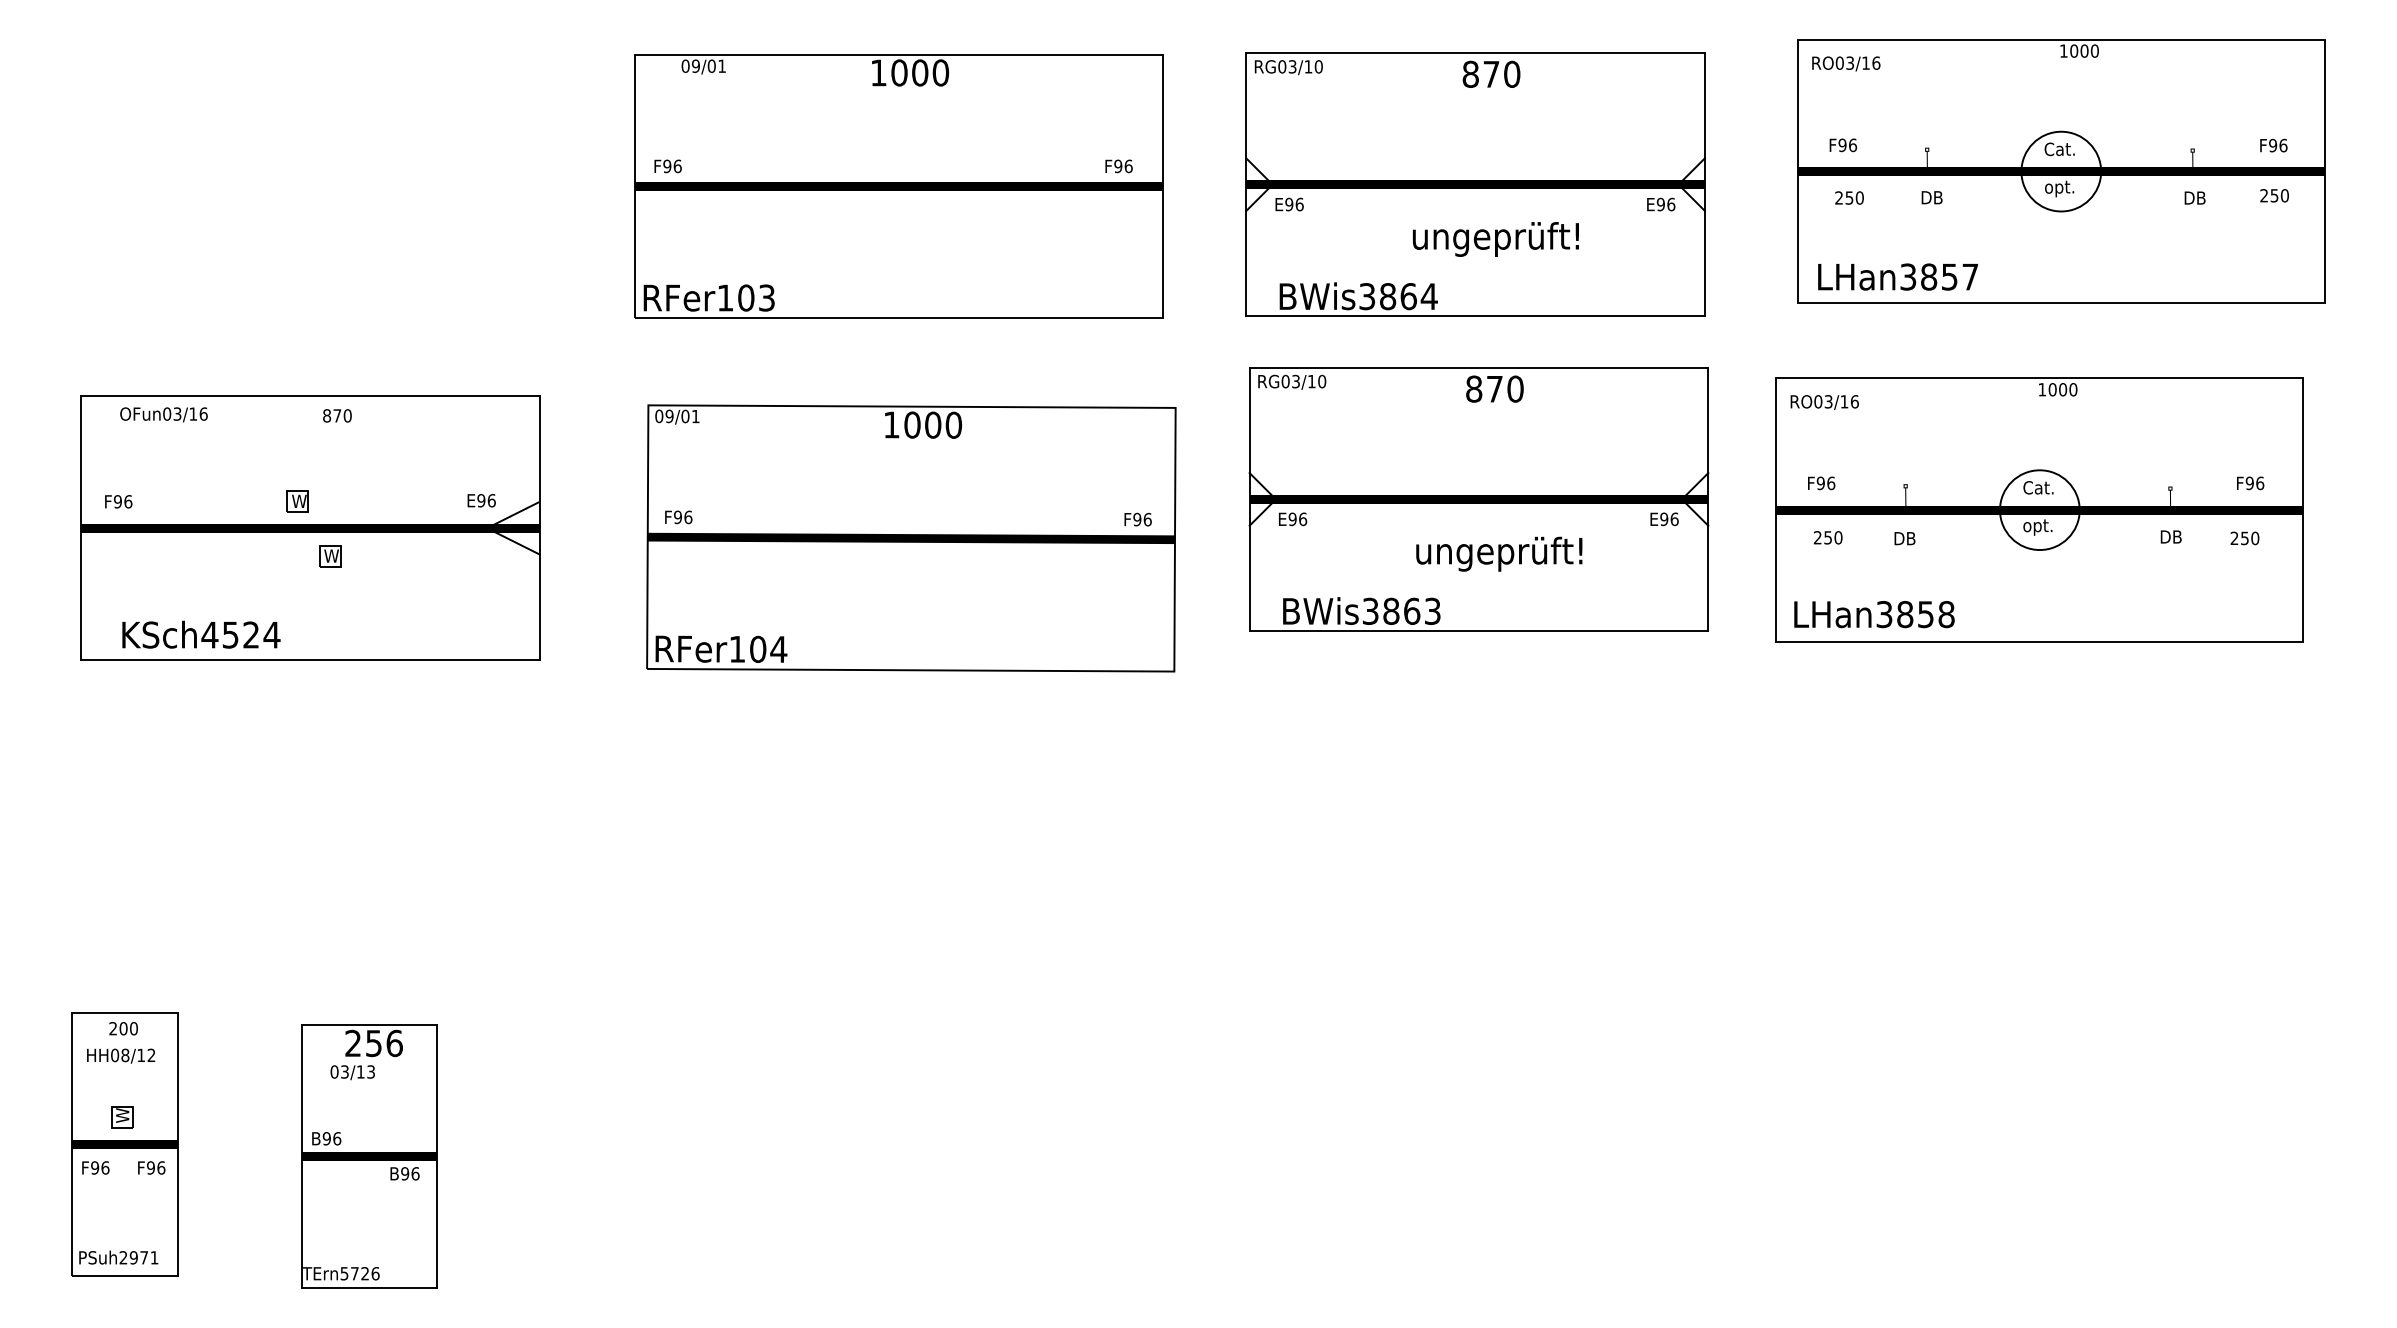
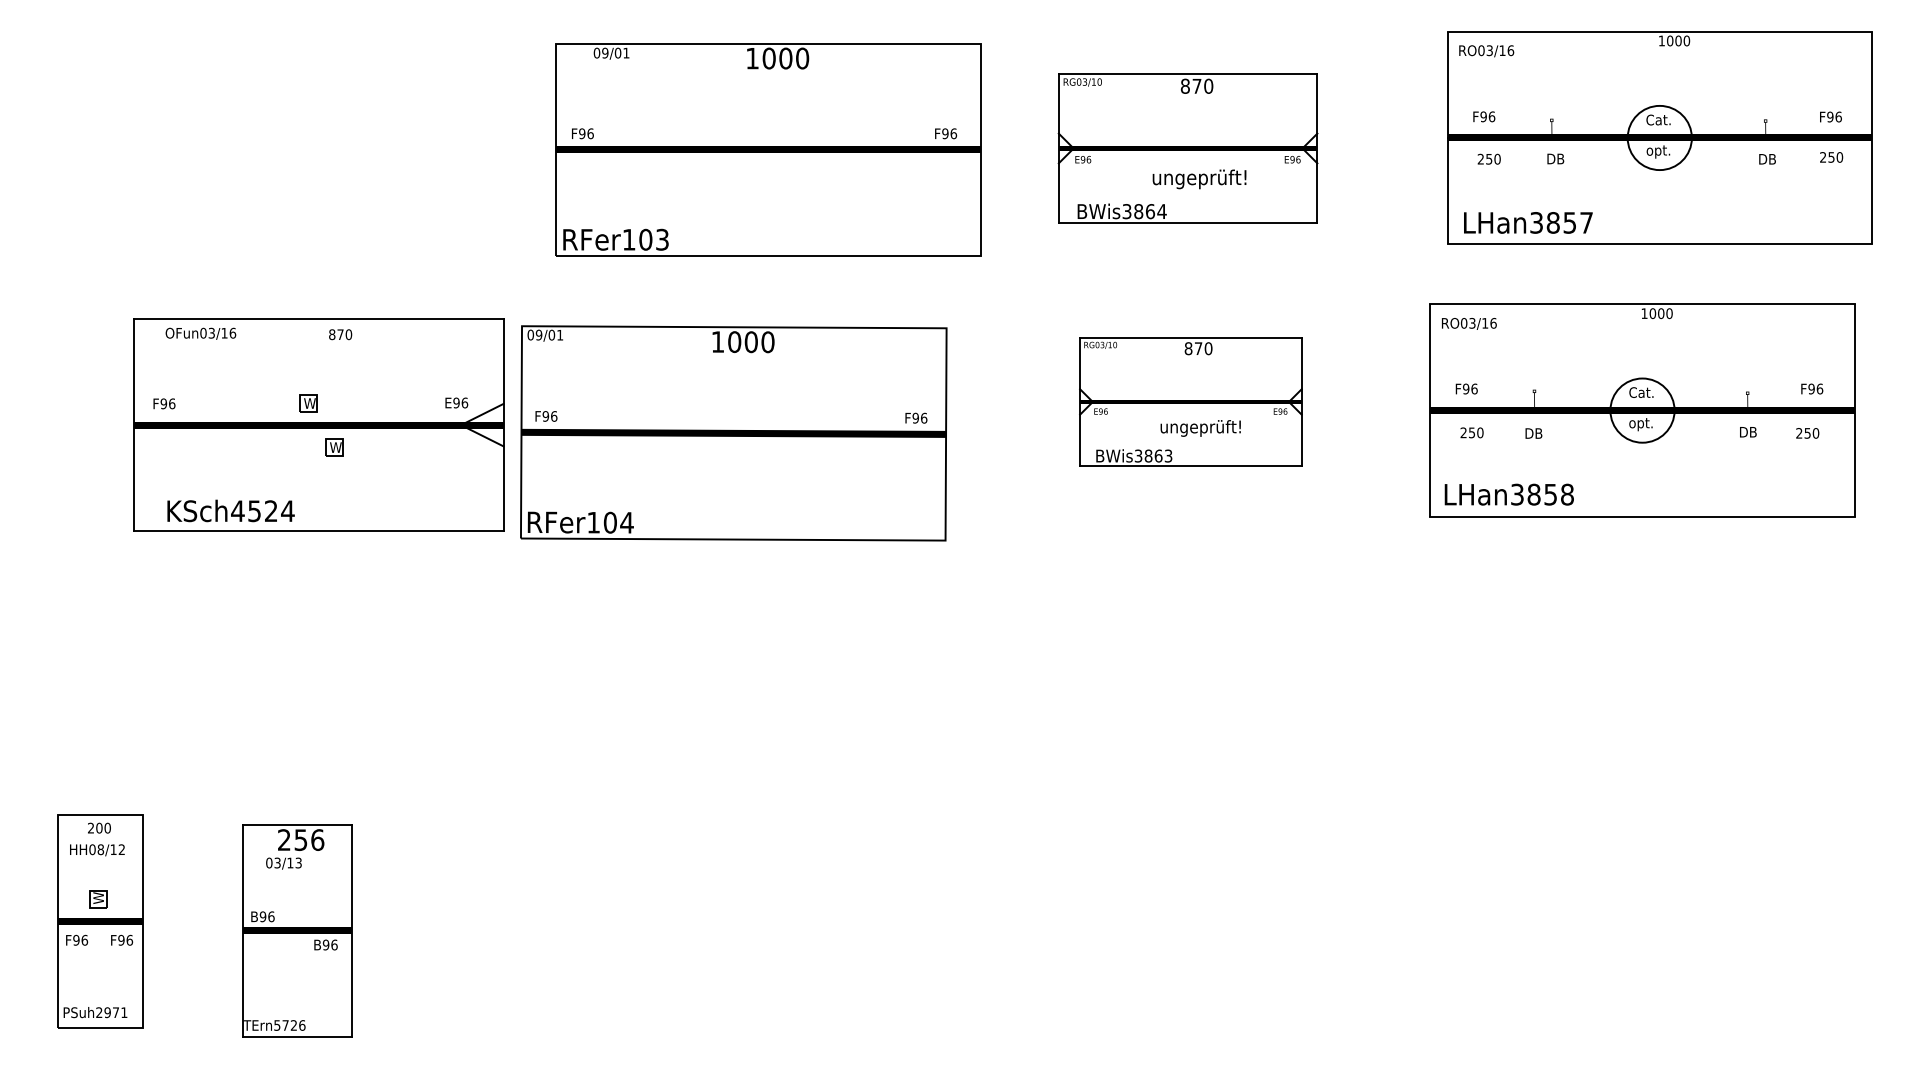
part: (1474, 184) -> (1187, 148), size x0.7
part: (898, 185) -> (768, 149), moved
part: (1478, 498) -> (1190, 401), size x0.6
part: (309, 527) -> (318, 424), moved

